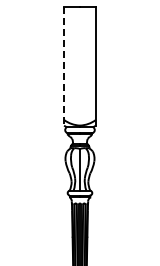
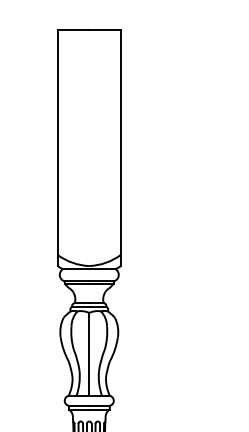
line: (64, 67) -> (58, 150), dashed -> solid

